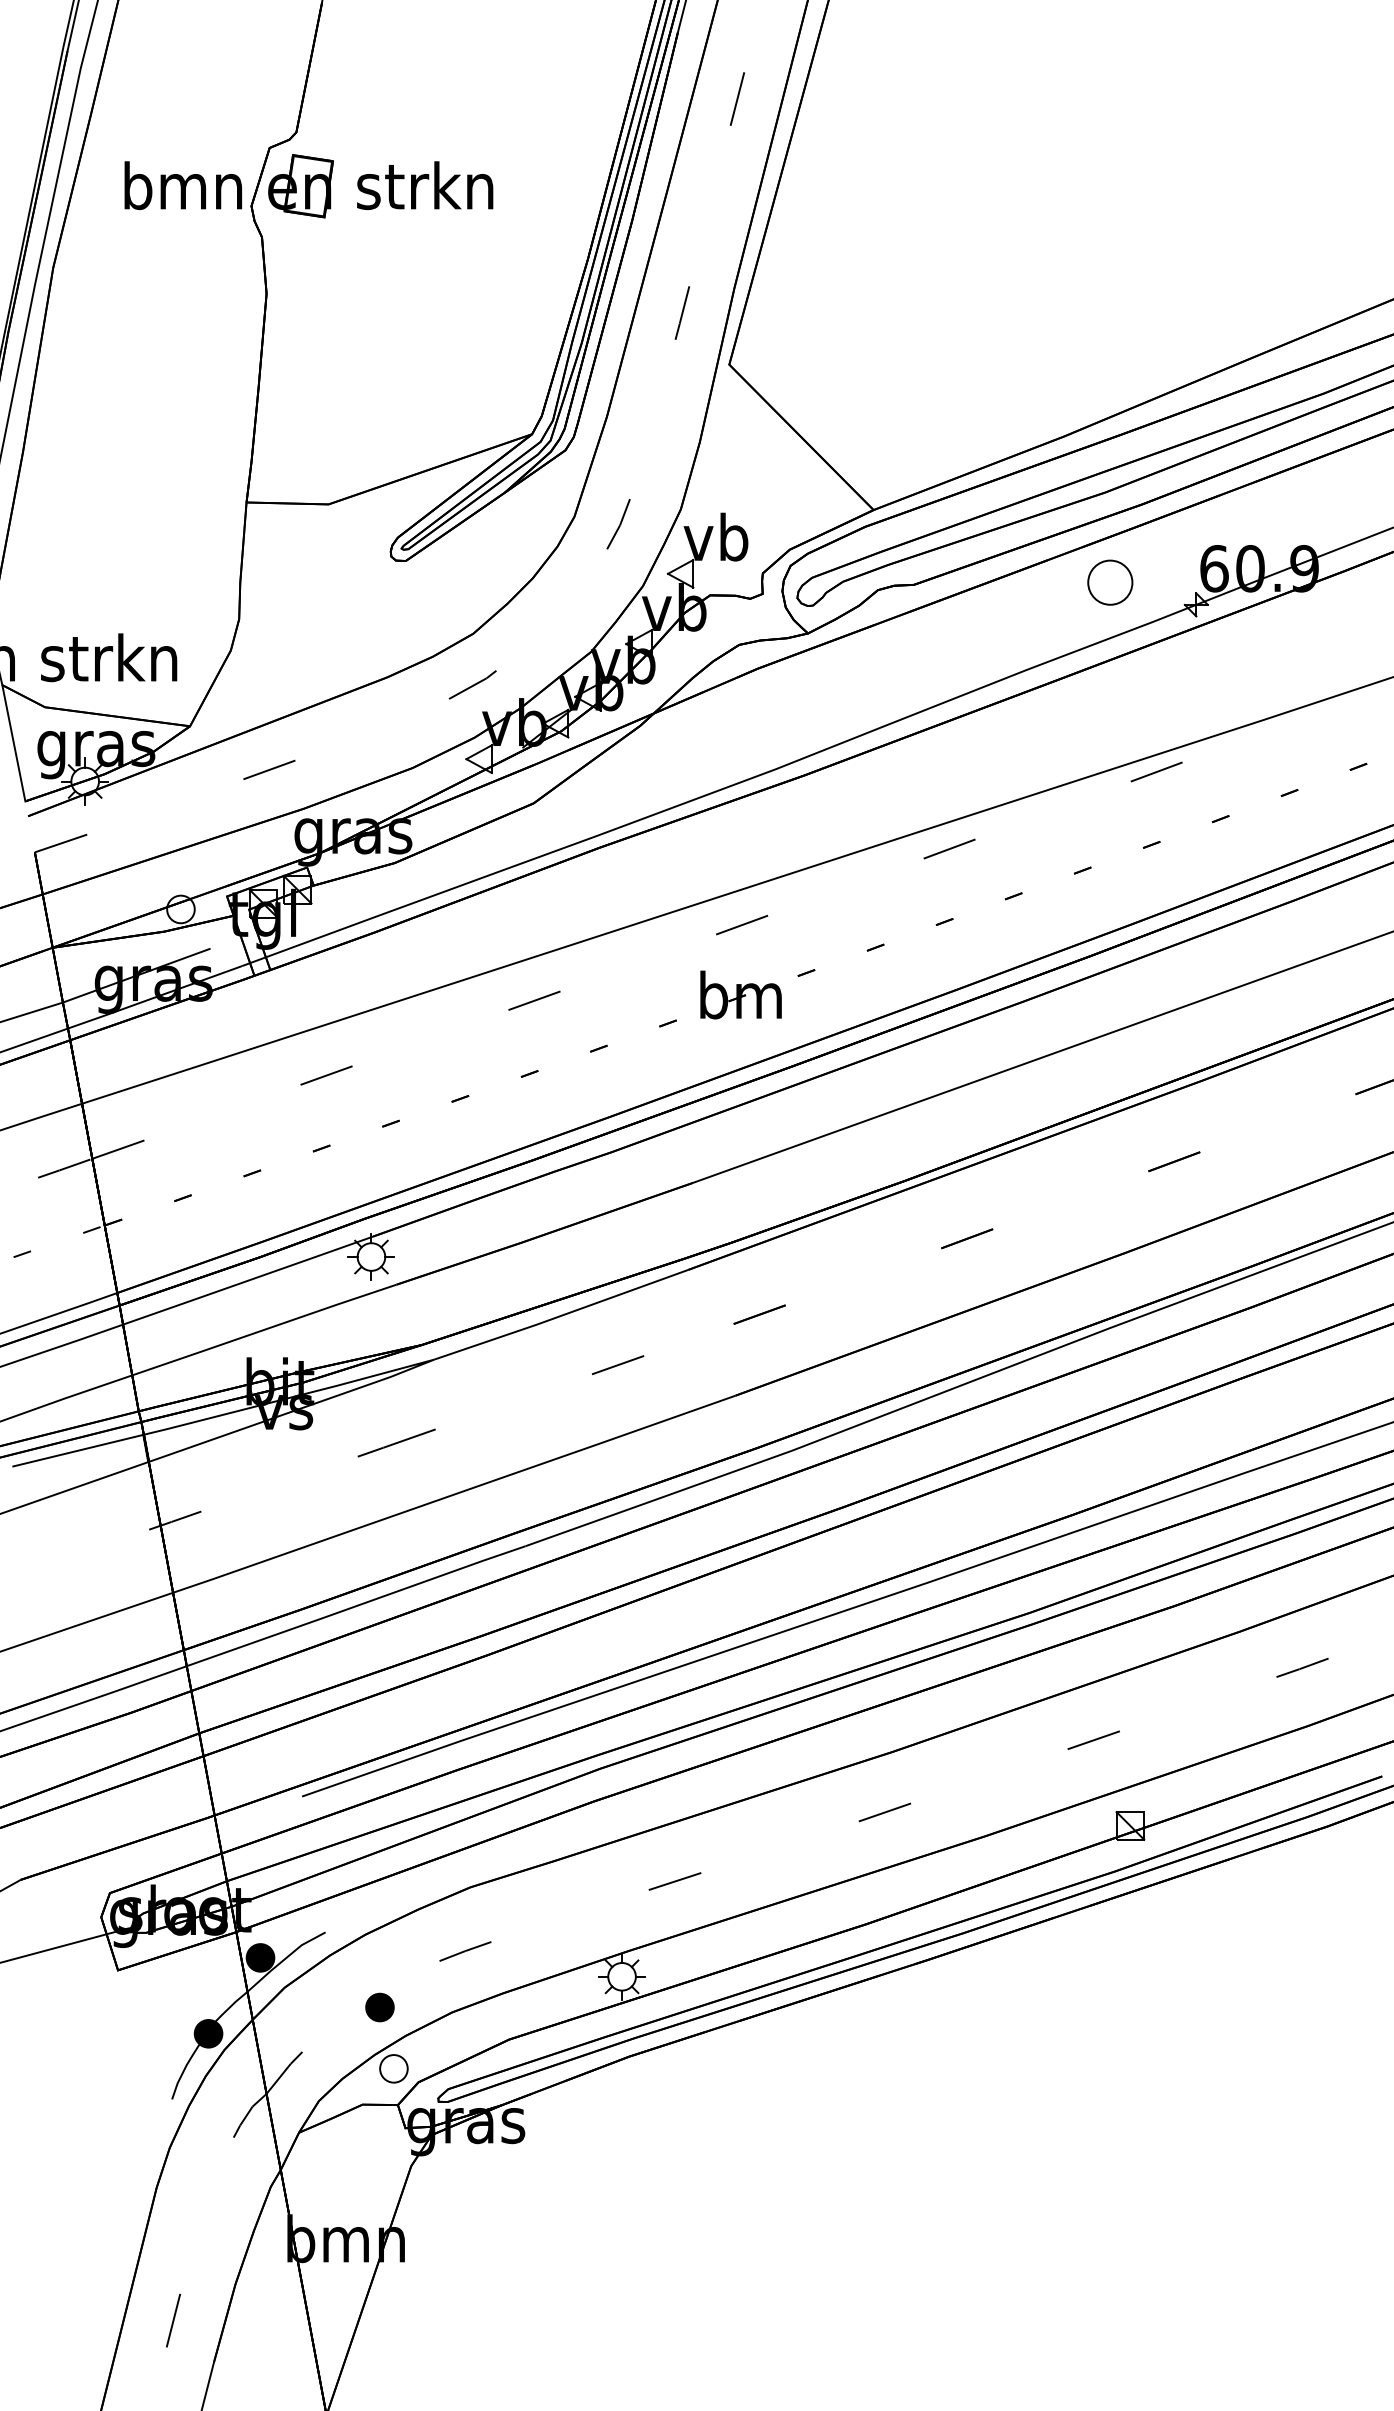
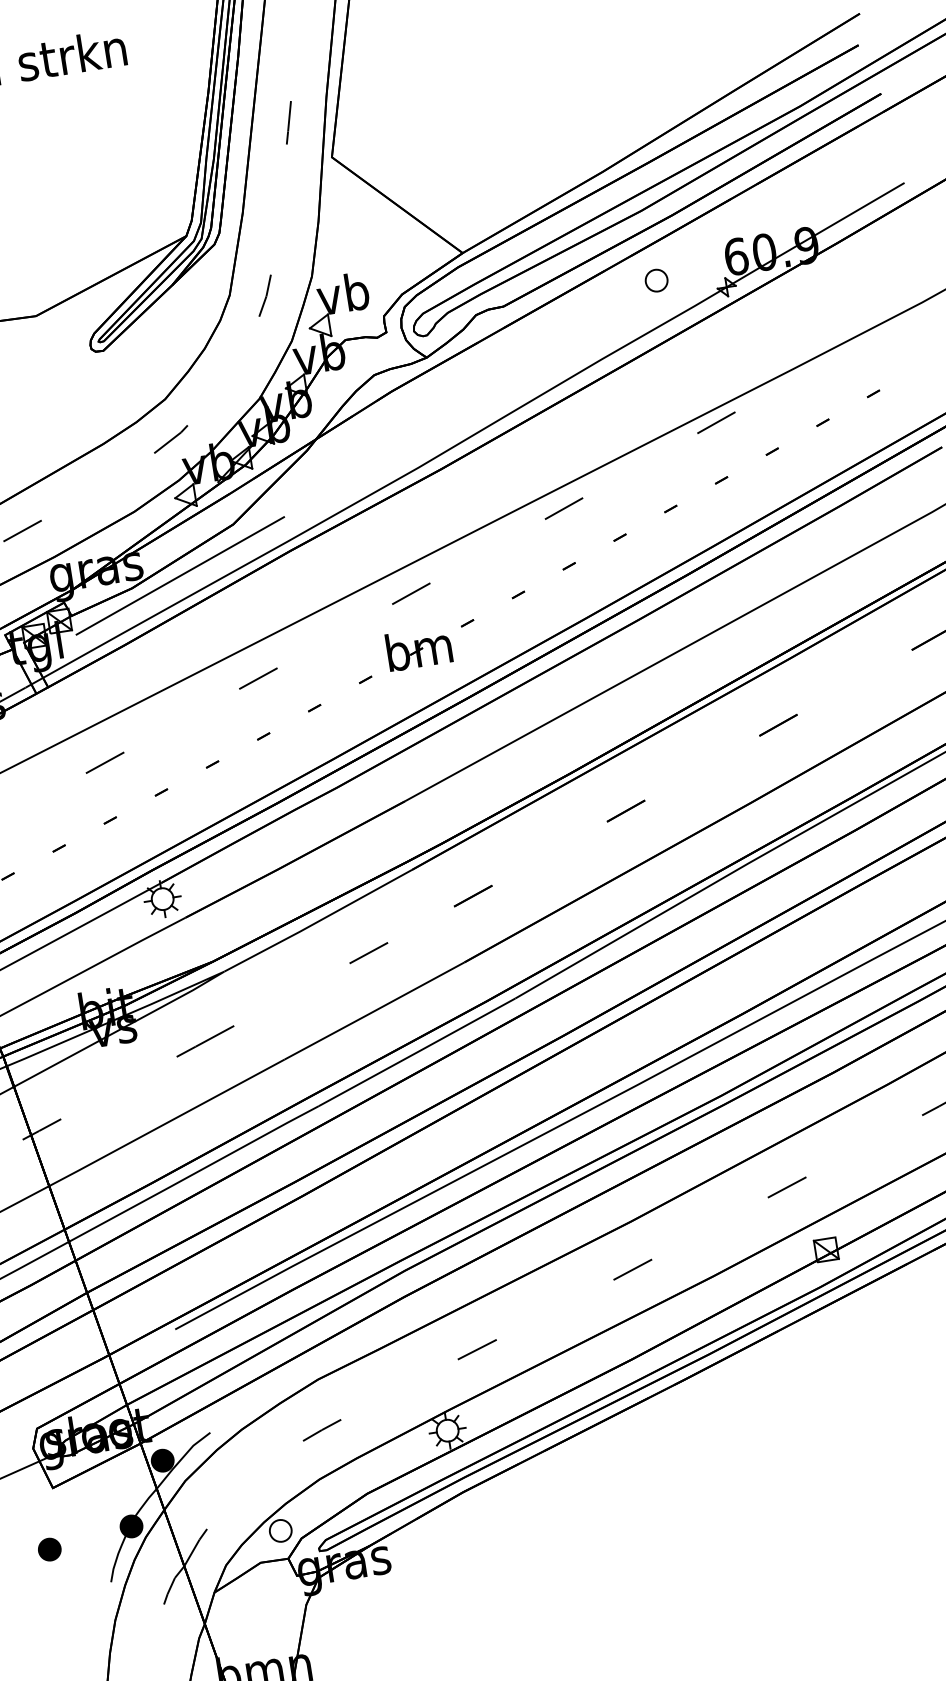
part: (1109, 582) -> (656, 280), size x0.62
line: (457, 856) -> (180, 575), added
part: (379, 2007) -> (49, 1549), moved

